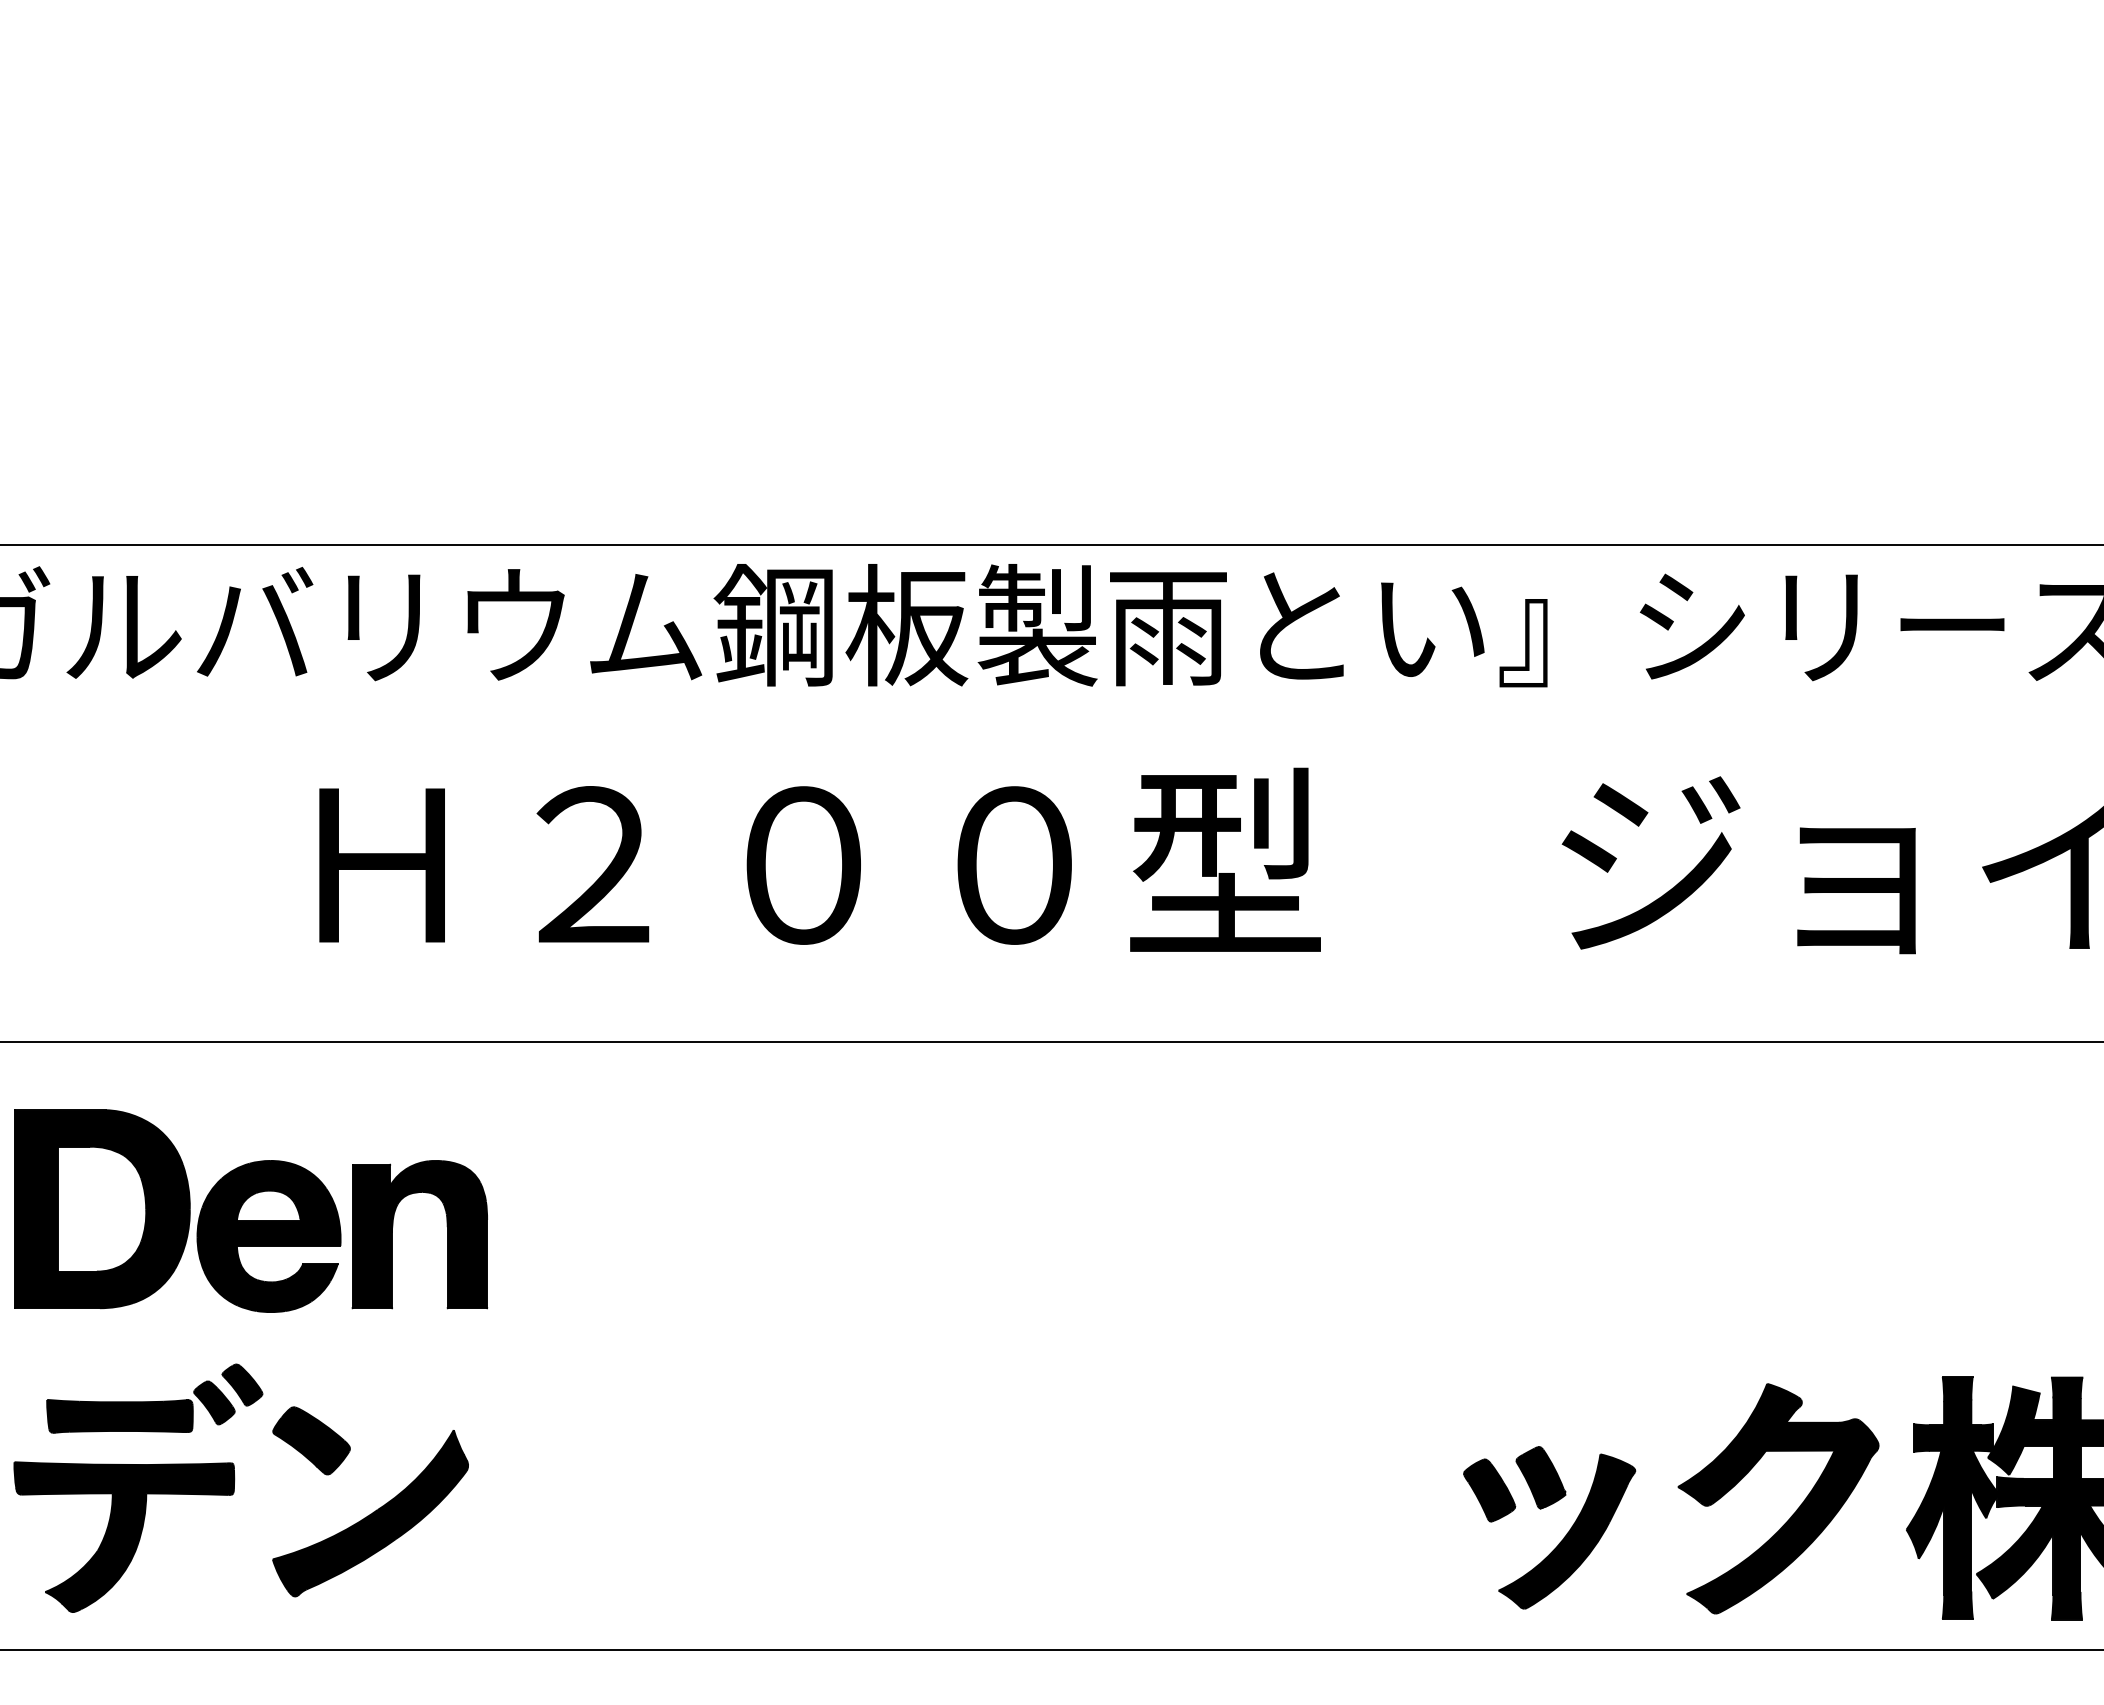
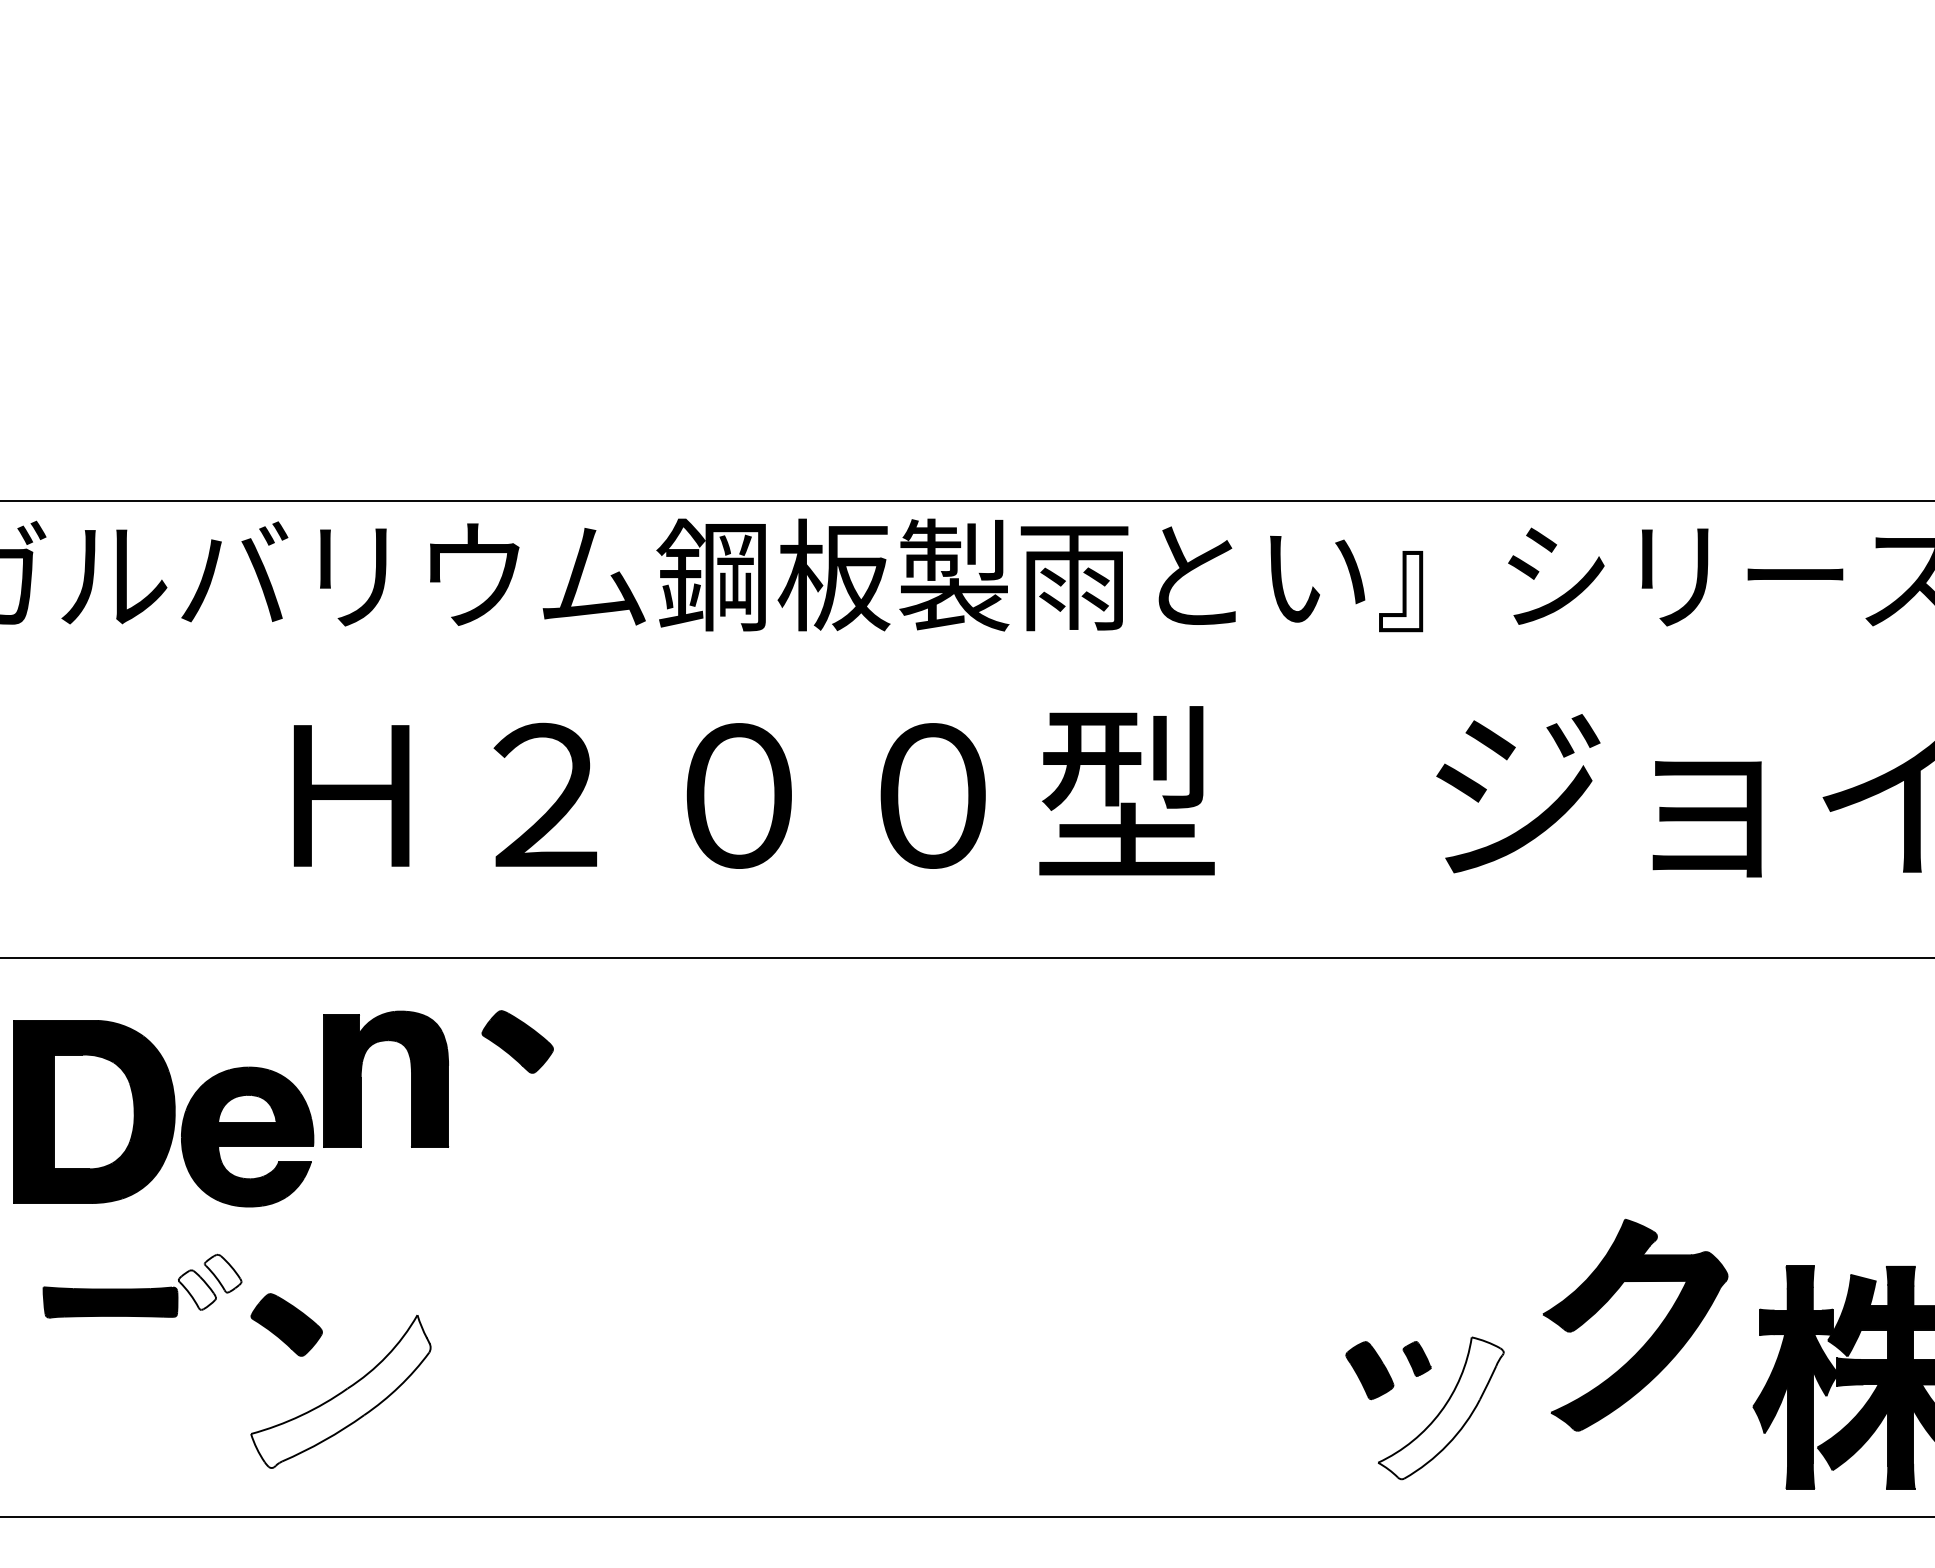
part: (562, 1132) -> (517, 1041), added
part: (392, 1233) -> (361, 1078), moved
fill: (241, 1384) -> (222, 1273), removed
fill: (214, 1402) -> (197, 1289), removed
part: (1540, 1477) -> (1416, 1358), size x0.6
part: (1795, 1509) -> (1651, 1335), moved
fill: (370, 1513) -> (340, 1391), removed
fill: (1566, 1531) -> (1440, 1408), removed
part: (124, 1537) -> (114, 1413), removed

